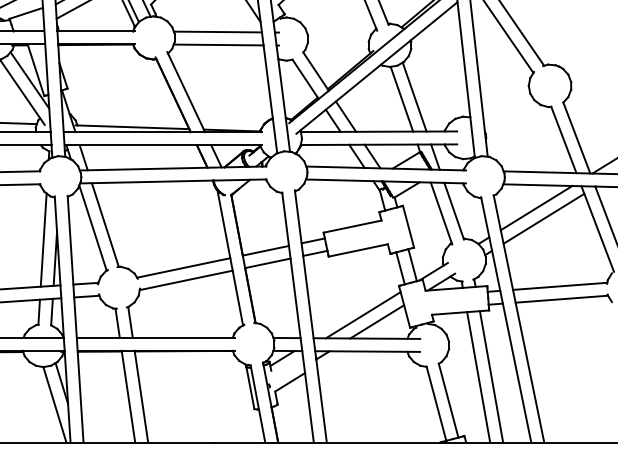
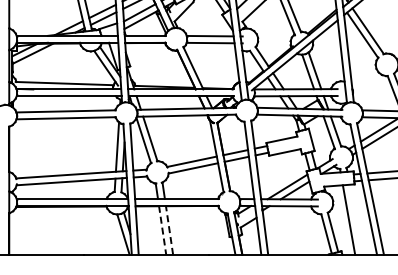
line: (490, 376) -> (355, 219), removed
line: (128, 397) -> (162, 230), solid -> dashed
line: (141, 397) -> (169, 230), solid -> dashed

